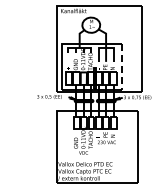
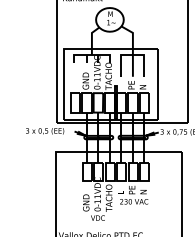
line: (122, 67) -> (158, 85), dashed -> solid

